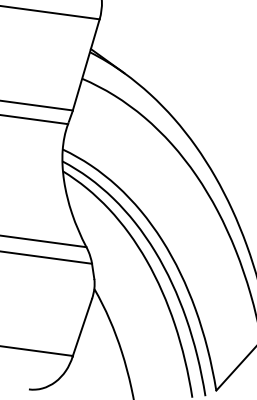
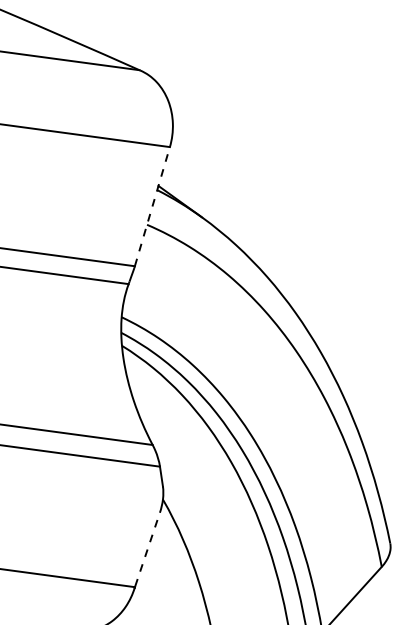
line: (86, 64) -> (152, 206), solid -> dashed
line: (82, 327) -> (147, 549), solid -> dashed

